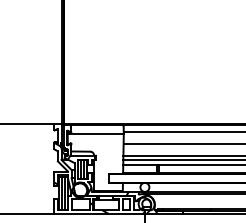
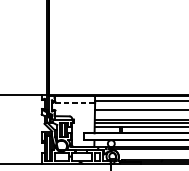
line: (95, 134) -> (73, 103), solid -> dashed

